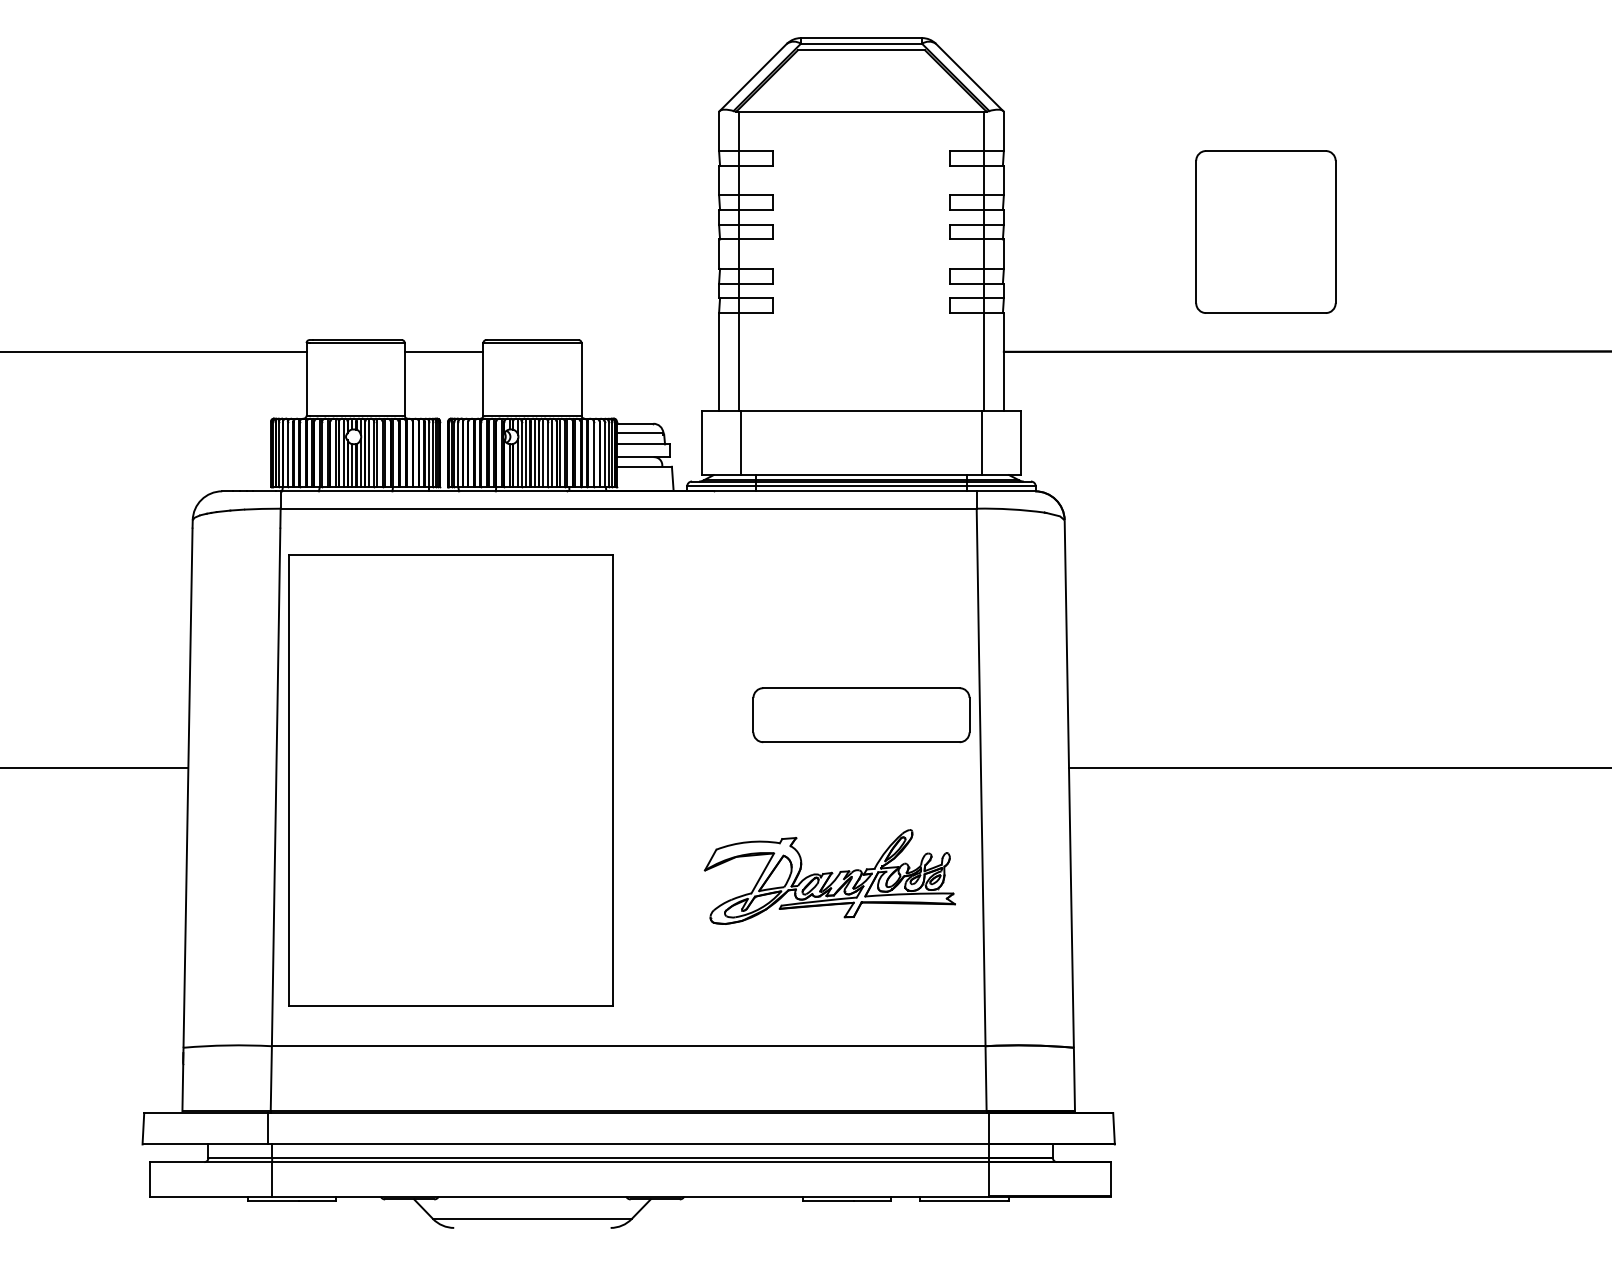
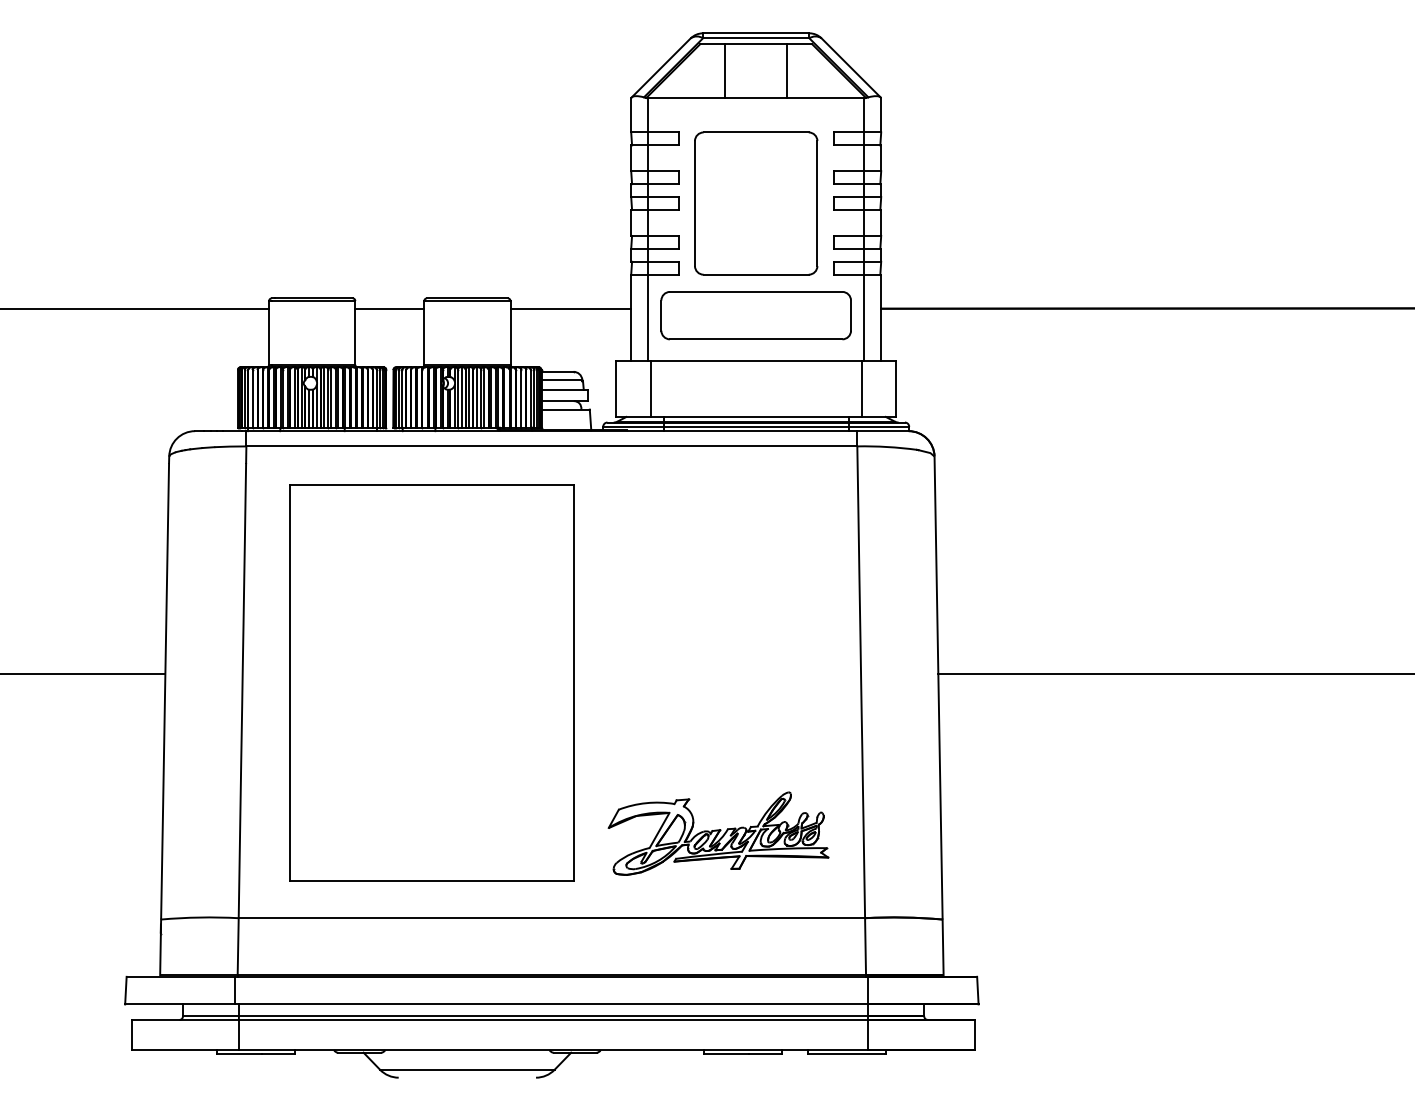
line: (825, 80) -> (724, 70), added
line: (897, 80) -> (787, 70), added
part: (1266, 231) -> (756, 203), moved
line: (649, 351) -> (570, 308), added
part: (860, 715) -> (755, 315), moved
part: (450, 779) -> (431, 682), moved
part: (829, 876) -> (718, 833), moved

